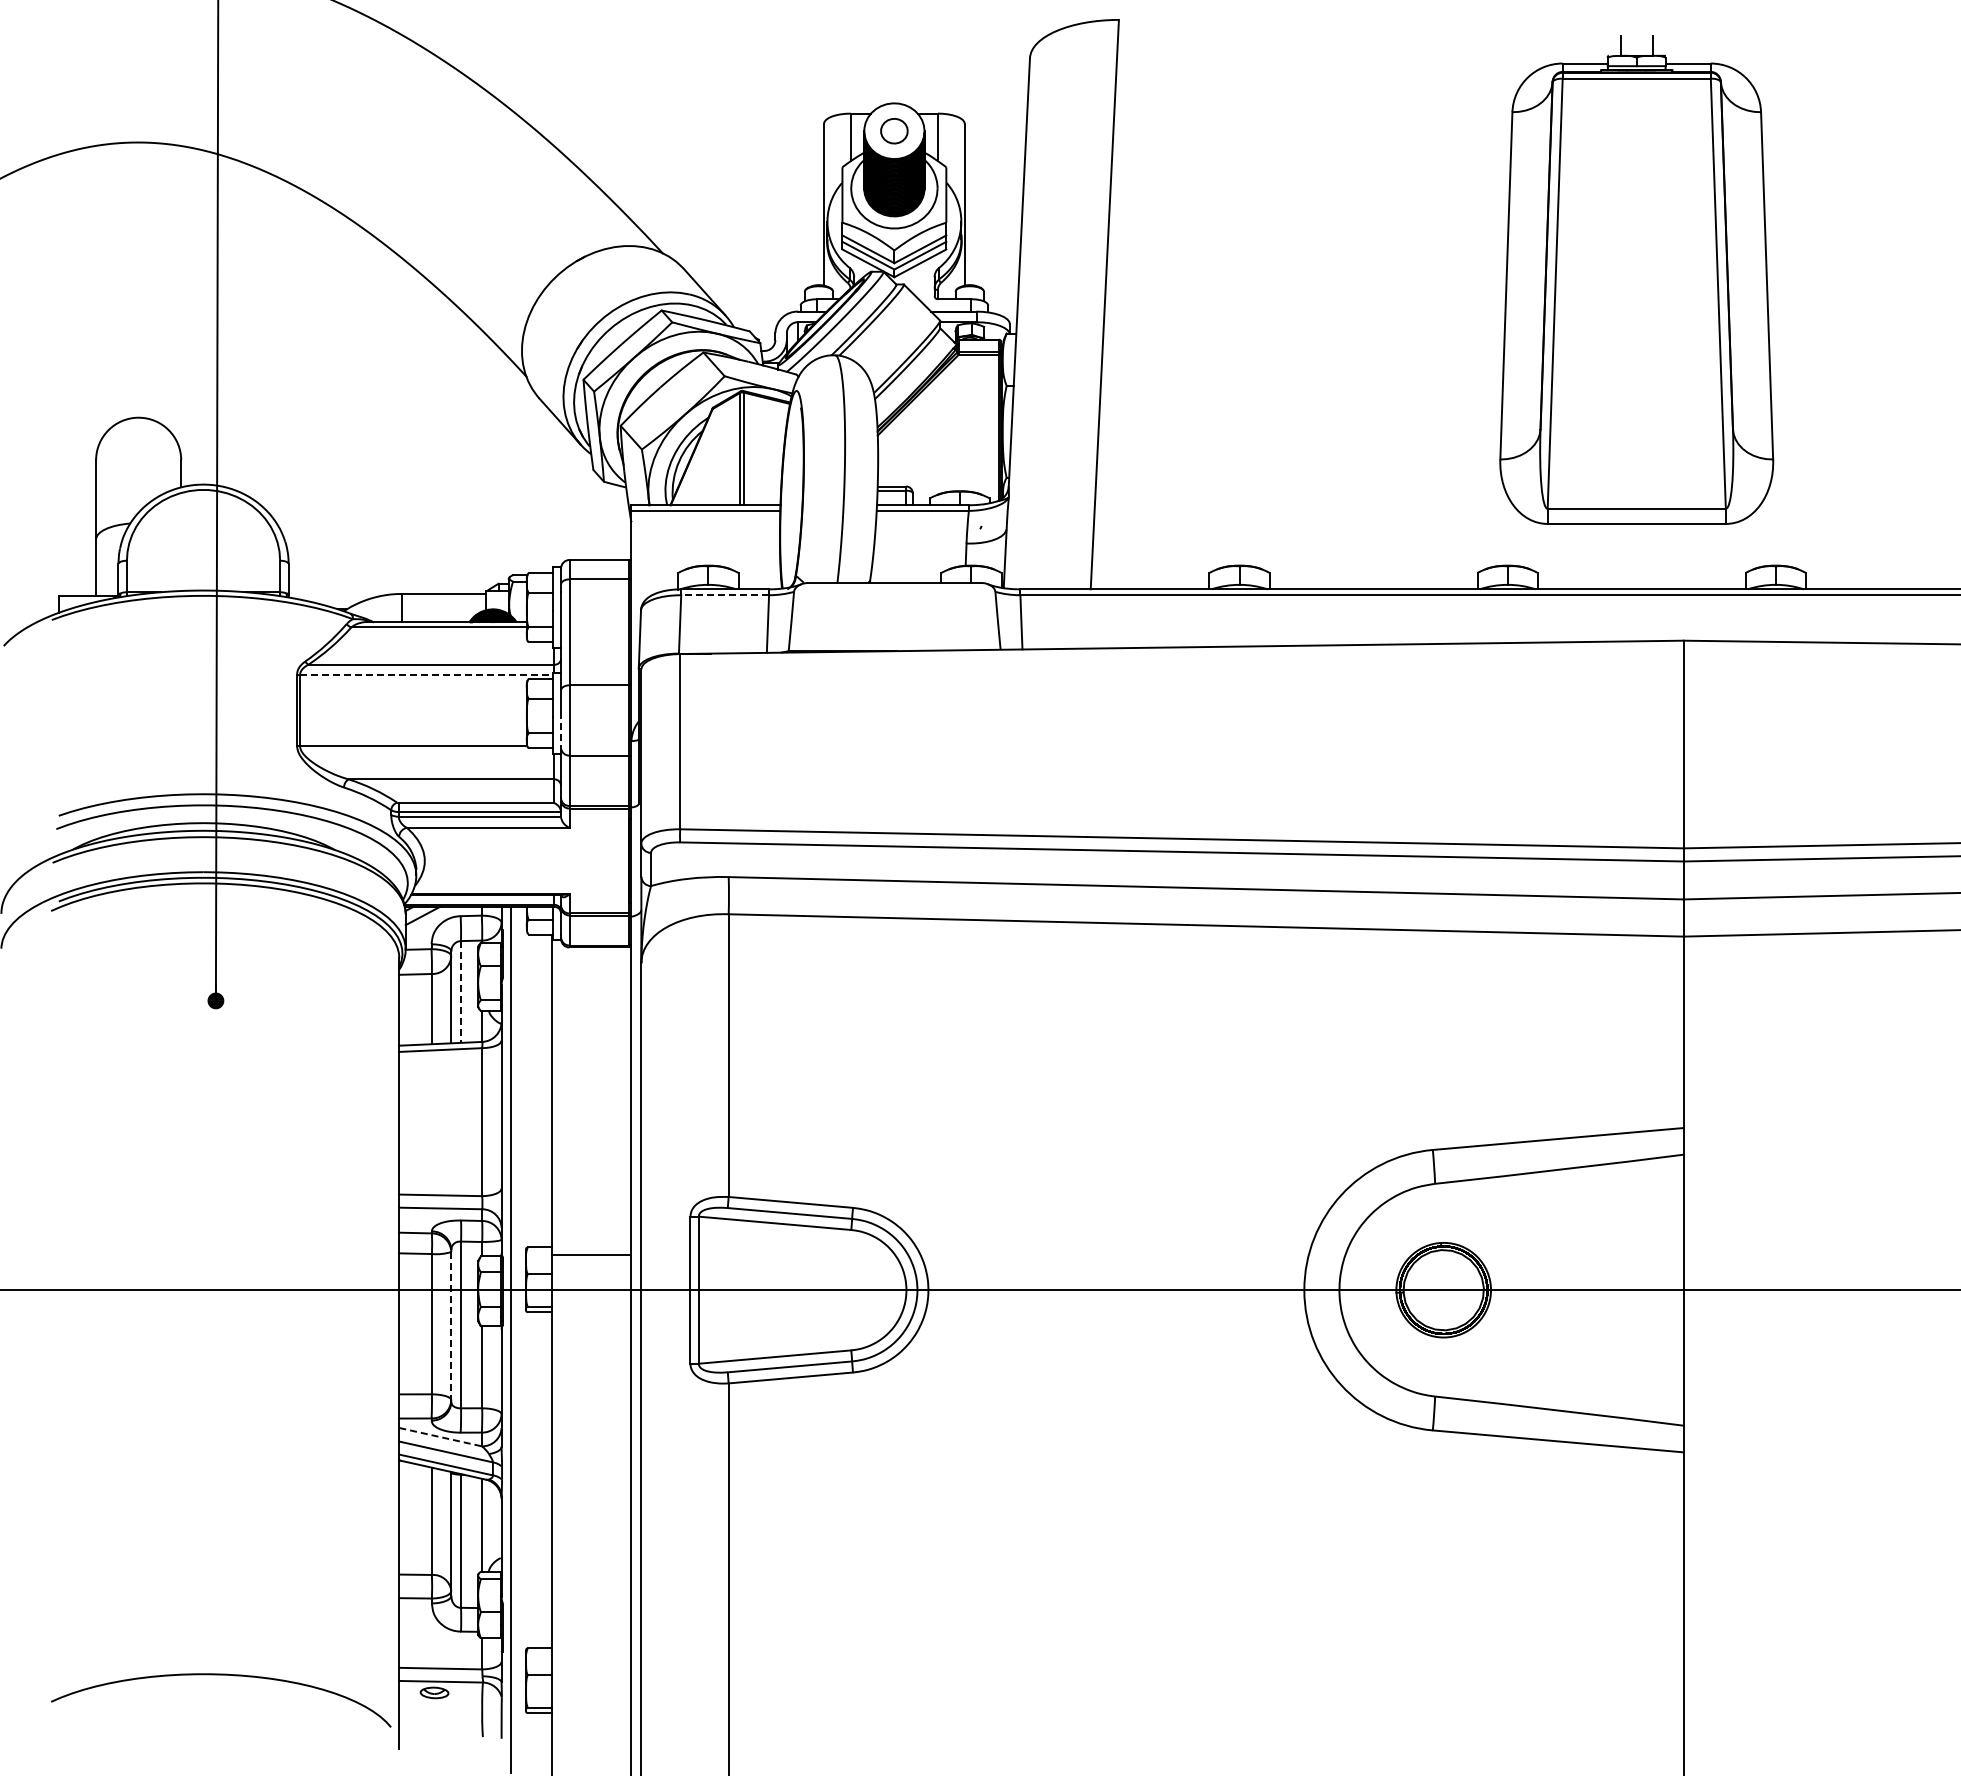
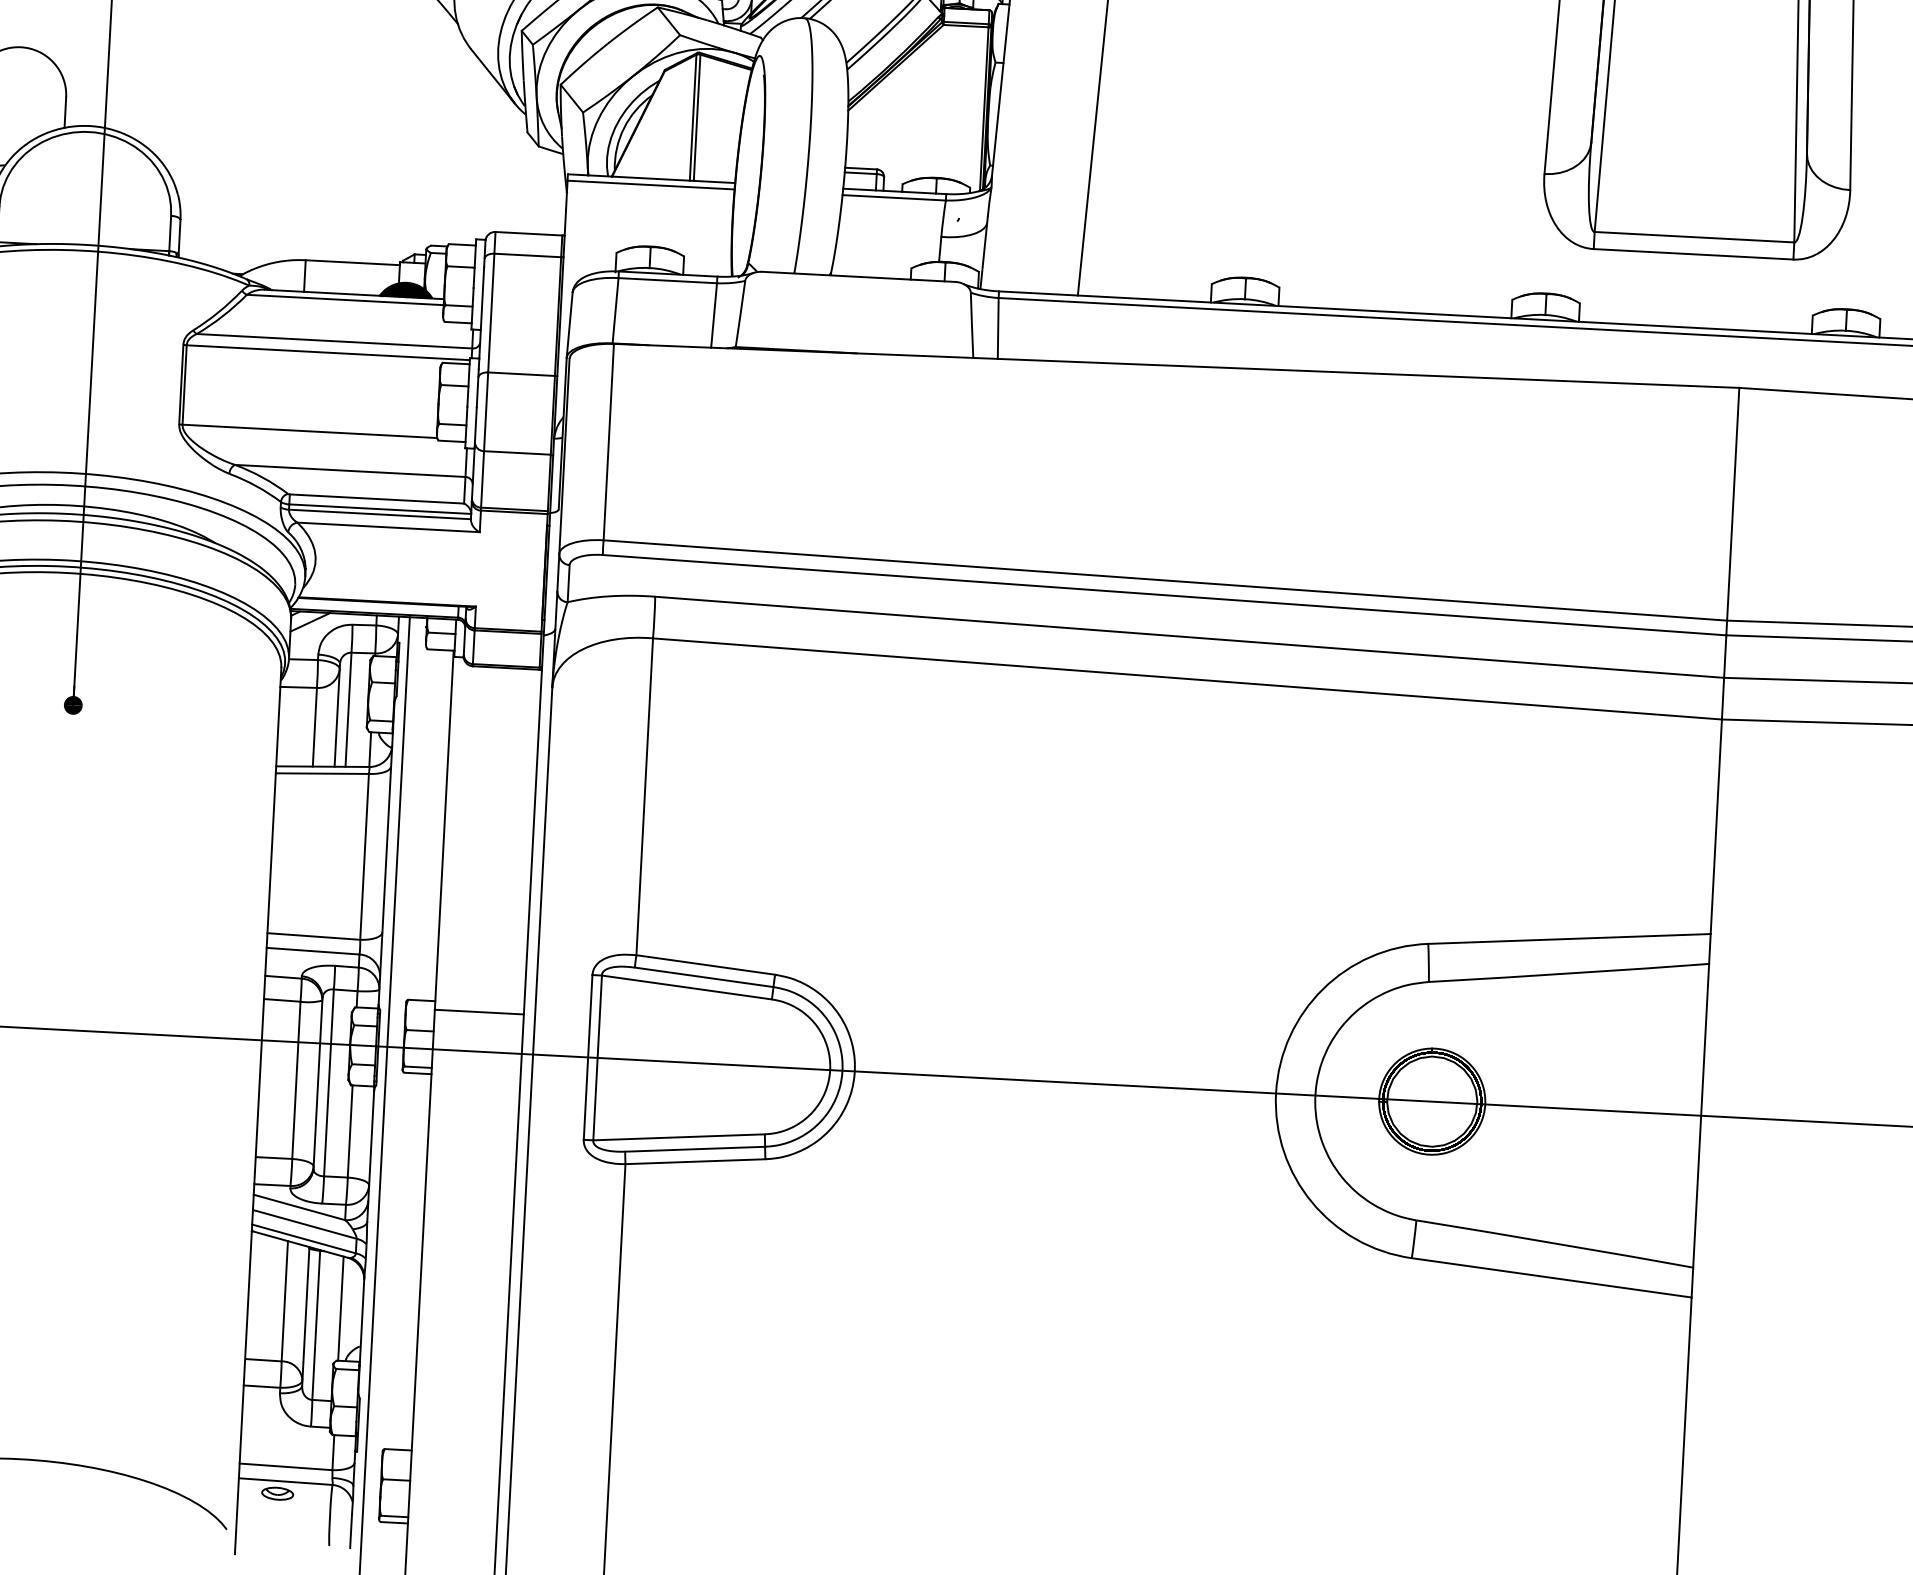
line: (725, 595) -> (668, 280), dashed -> solid
line: (426, 675) -> (328, 353), dashed -> solid
line: (561, 734) -> (476, 427), dashed -> solid
line: (461, 992) -> (349, 710), dashed -> solid
line: (451, 1325) -> (318, 1082), dashed -> solid
line: (441, 1437) -> (300, 1207), dashed -> solid

